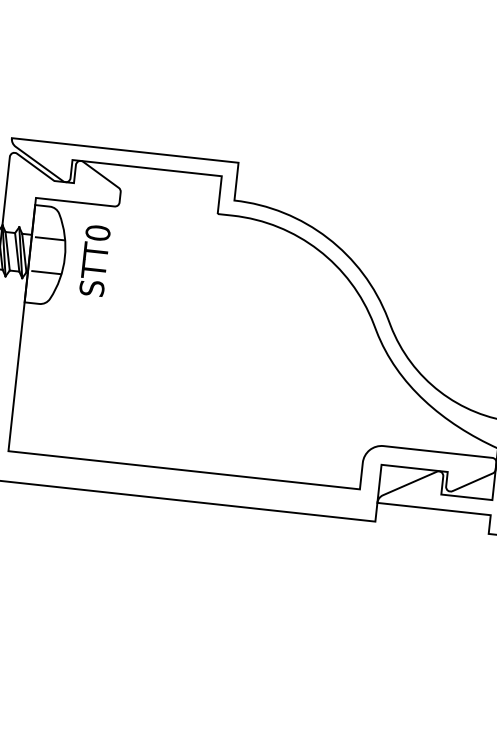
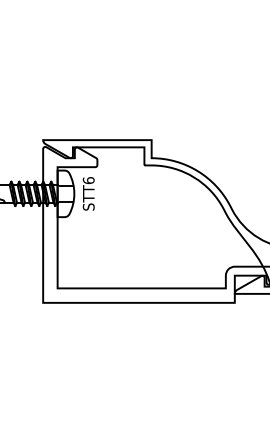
text: (97, 232) -> (88, 180), STT0 -> STT6

